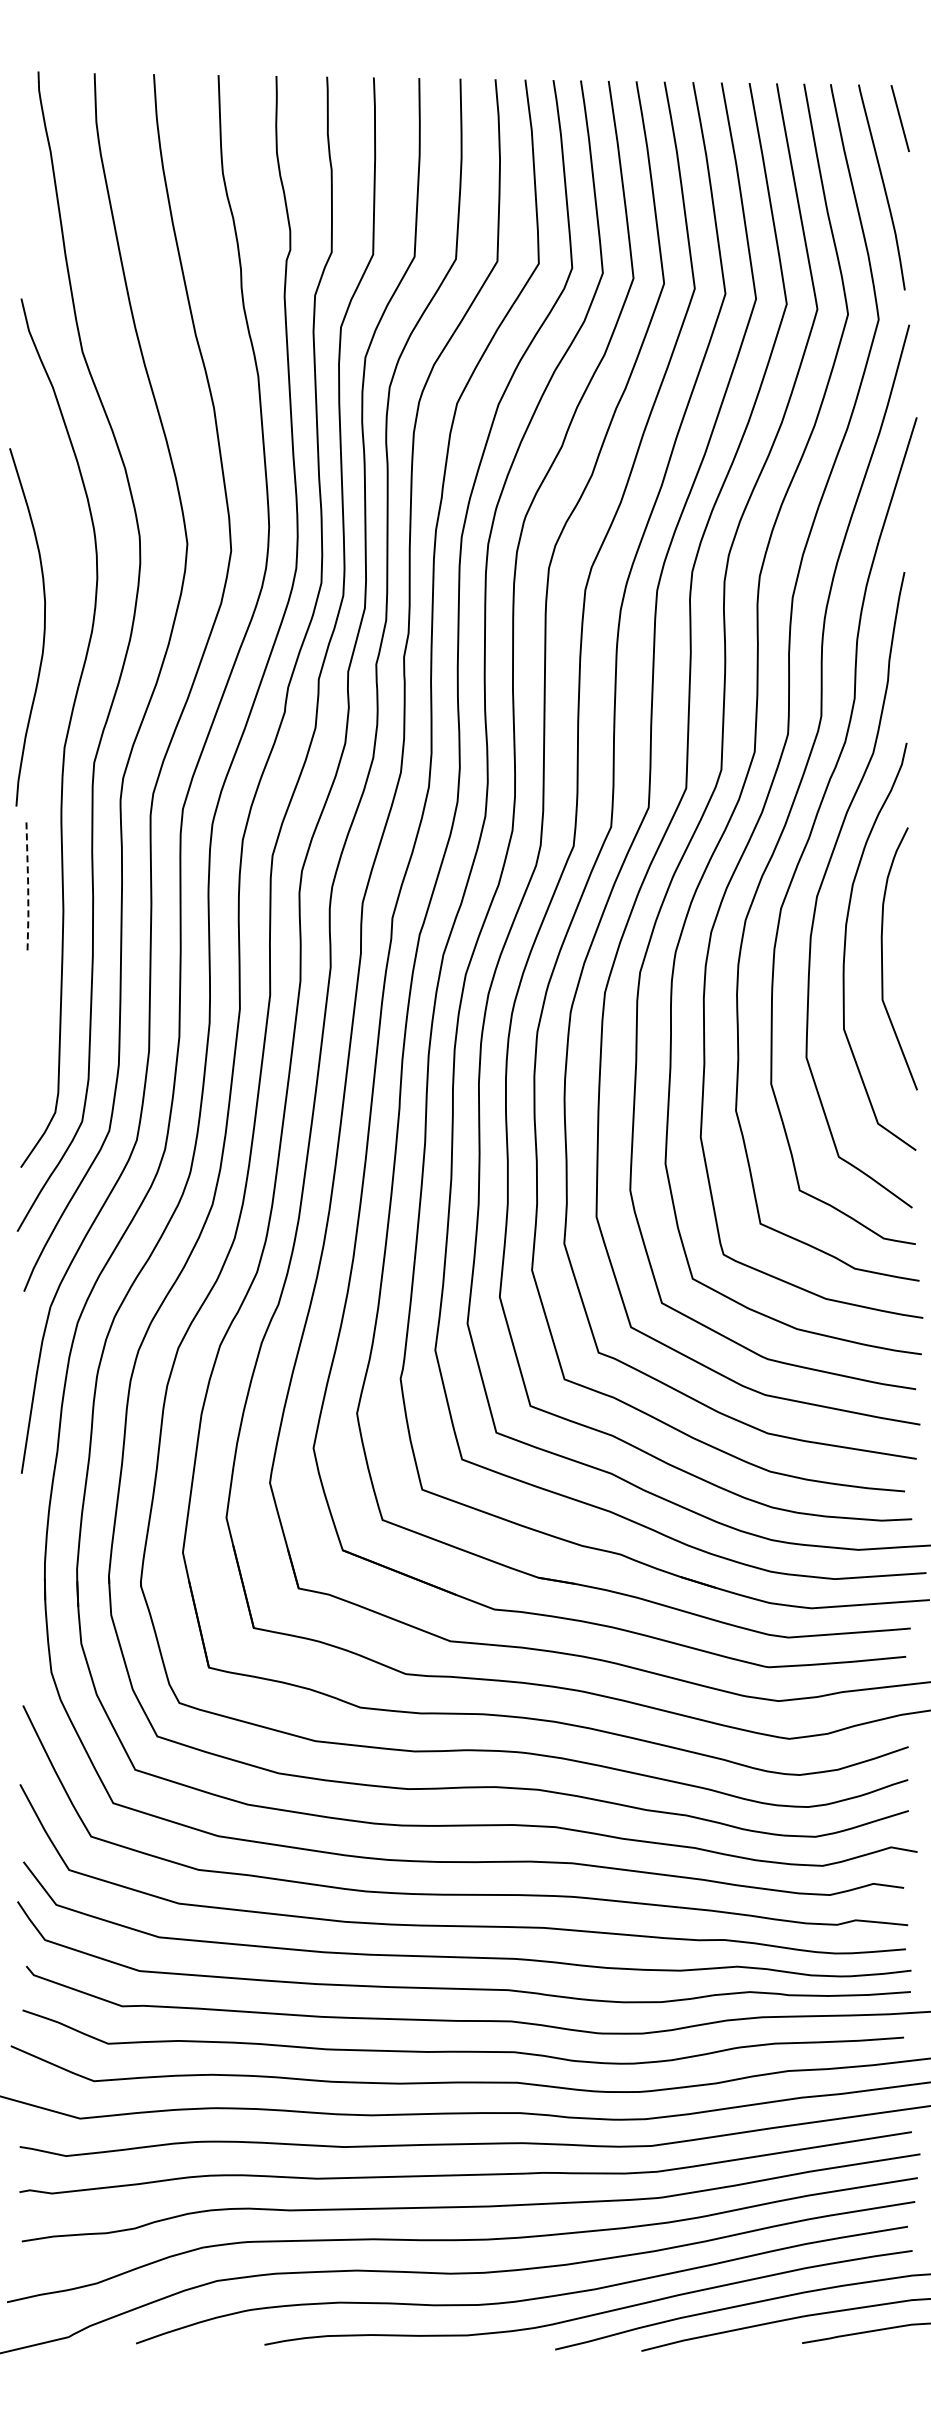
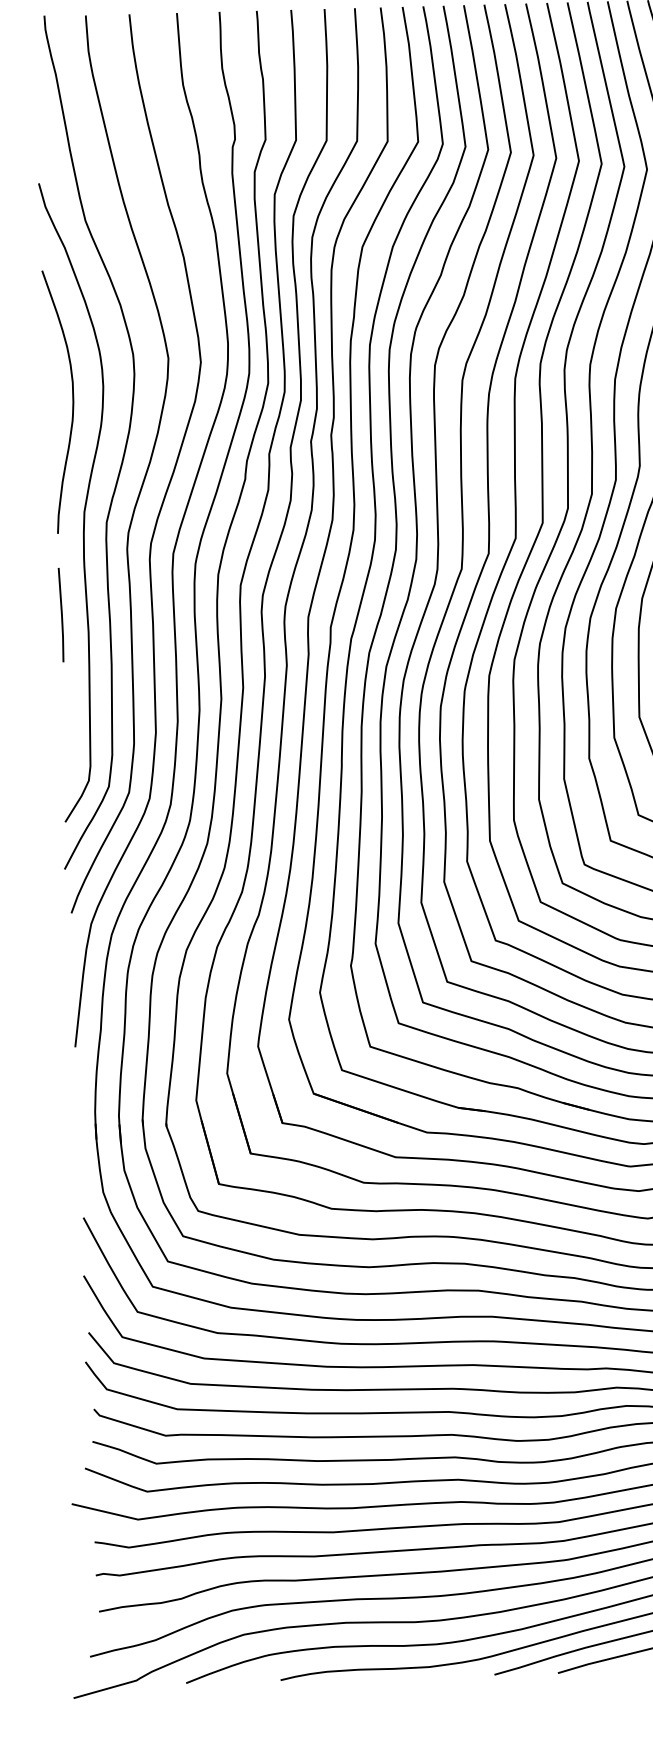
curve: (43, 627) -> (72, 401), moved
line: (28, 885) -> (62, 614), dashed -> solid

